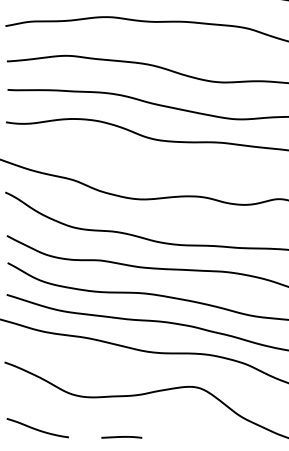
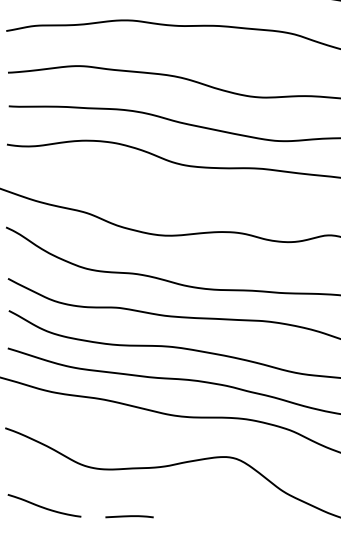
line: (121, 437) -> (129, 516), moved

